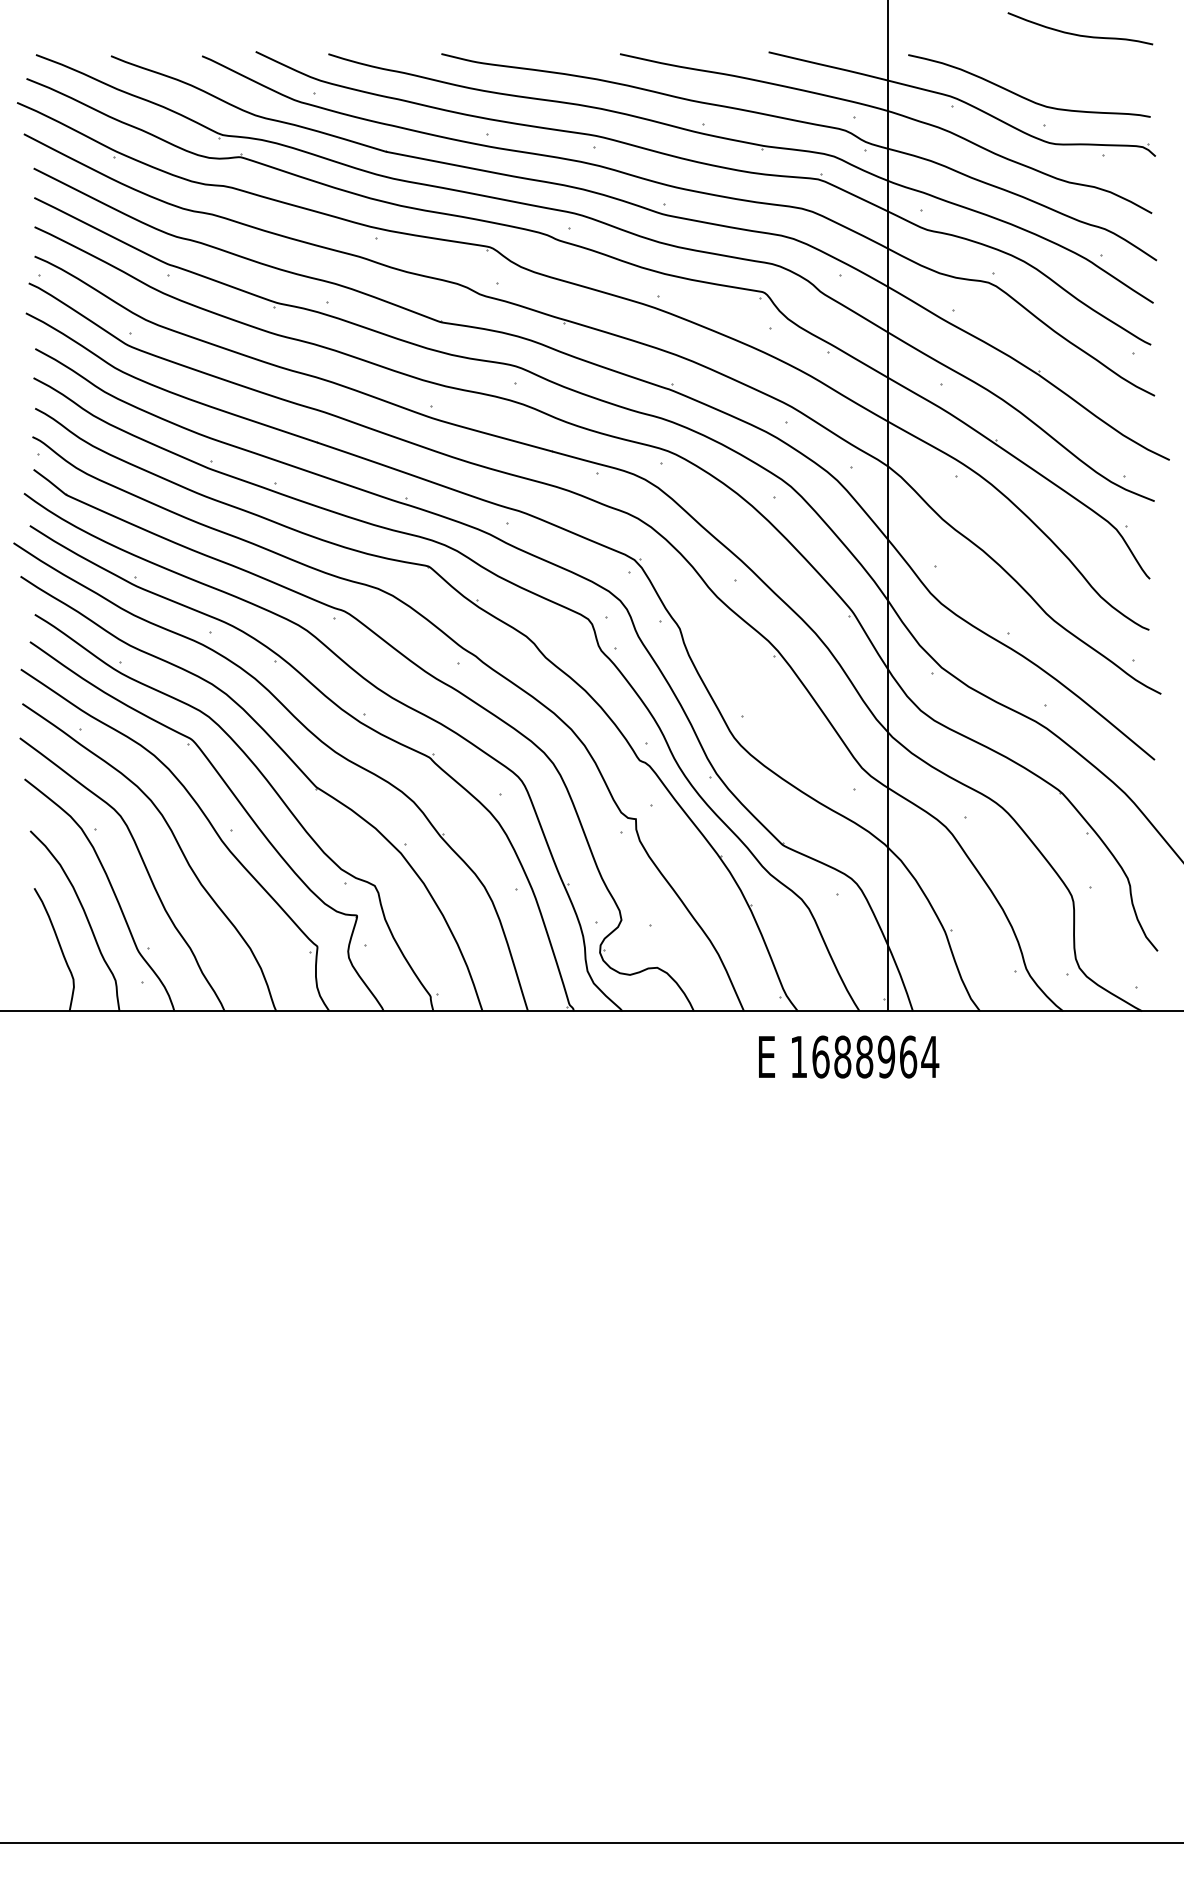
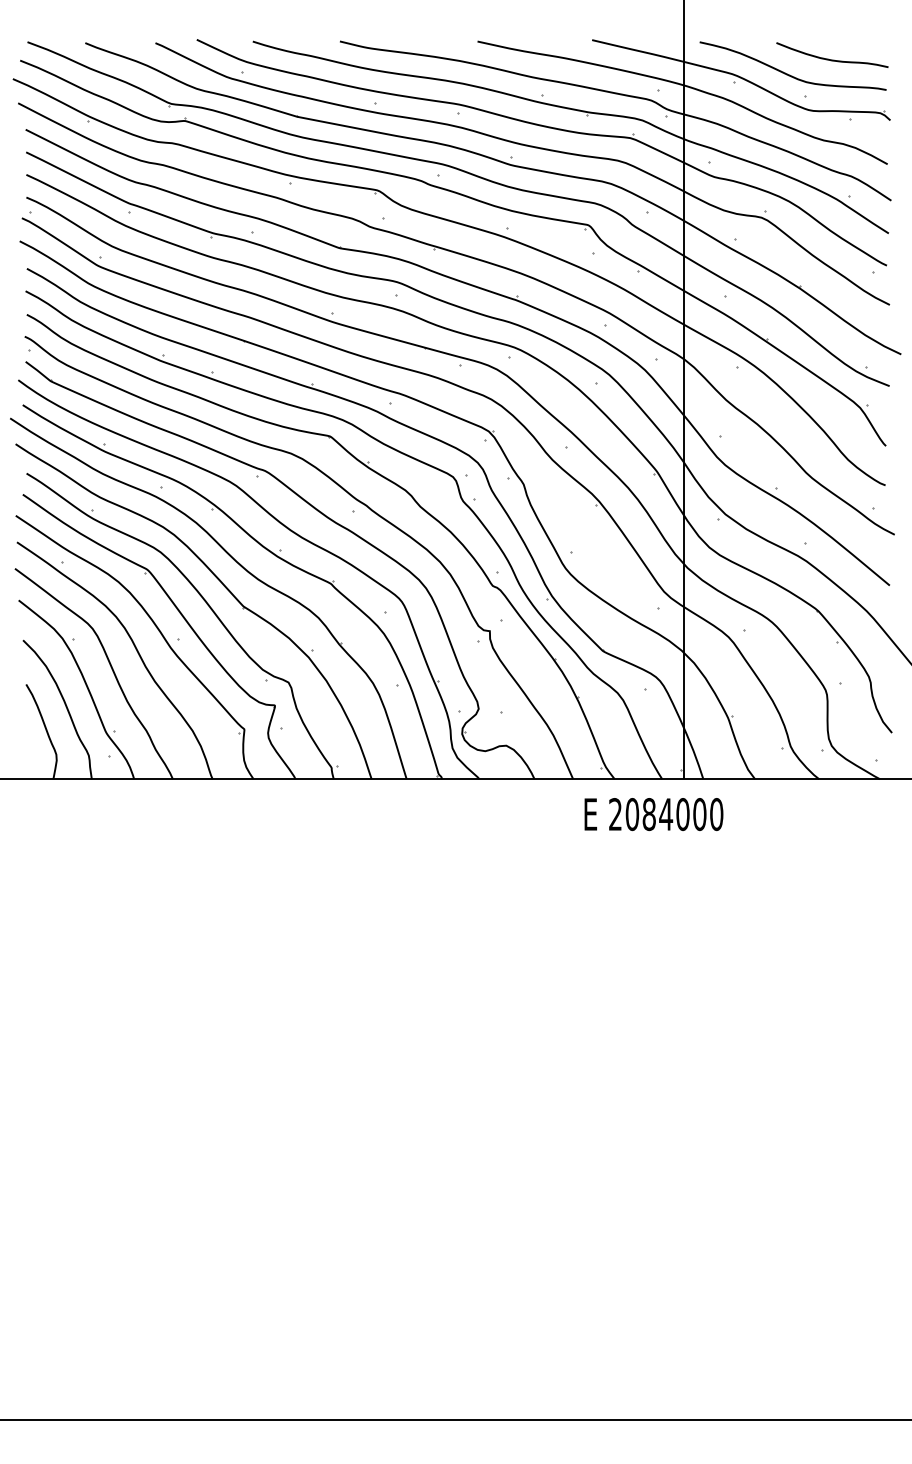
curve: (1080, 34) -> (832, 59), moved
text: (864, 1056) -> (666, 814), 1688964 -> 2084000

